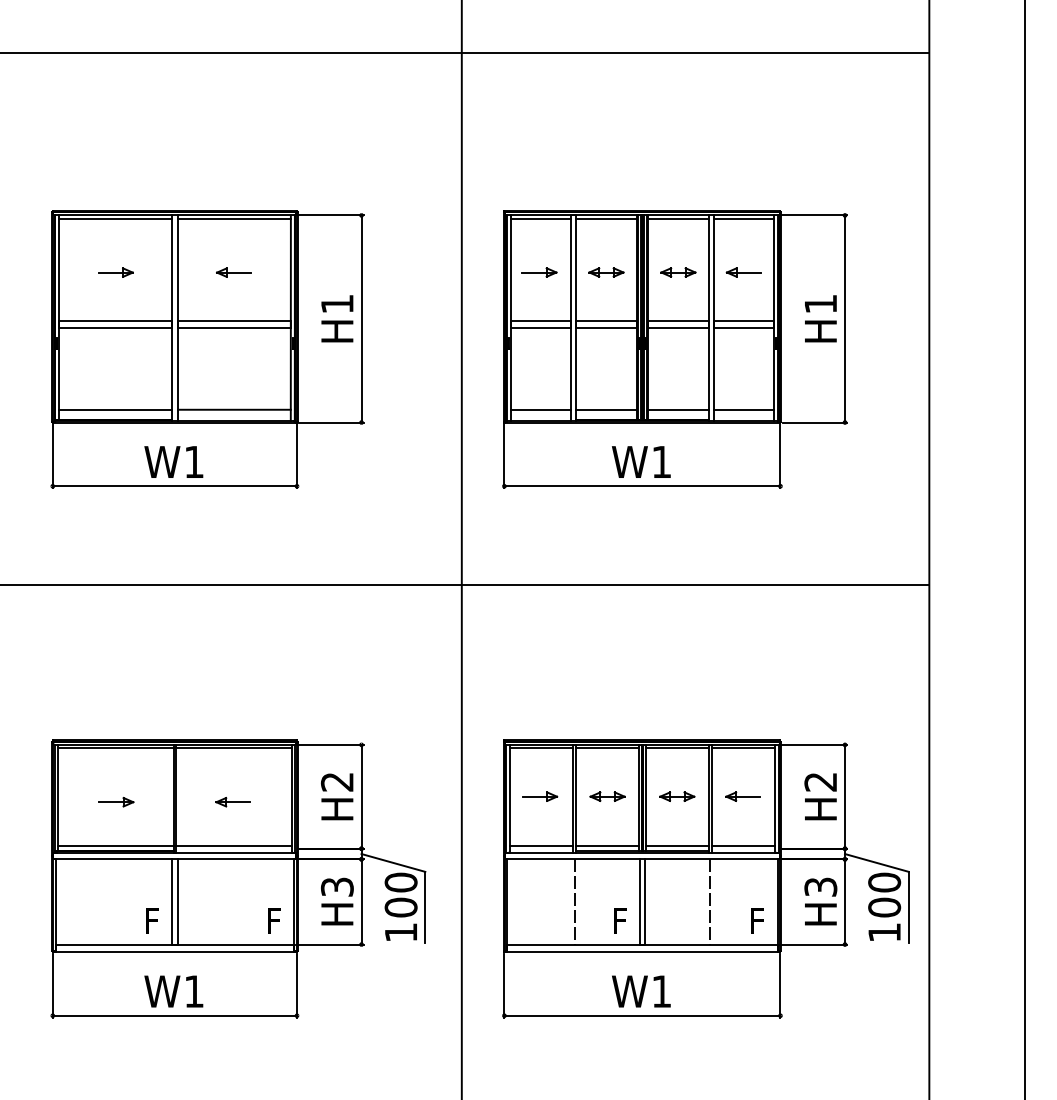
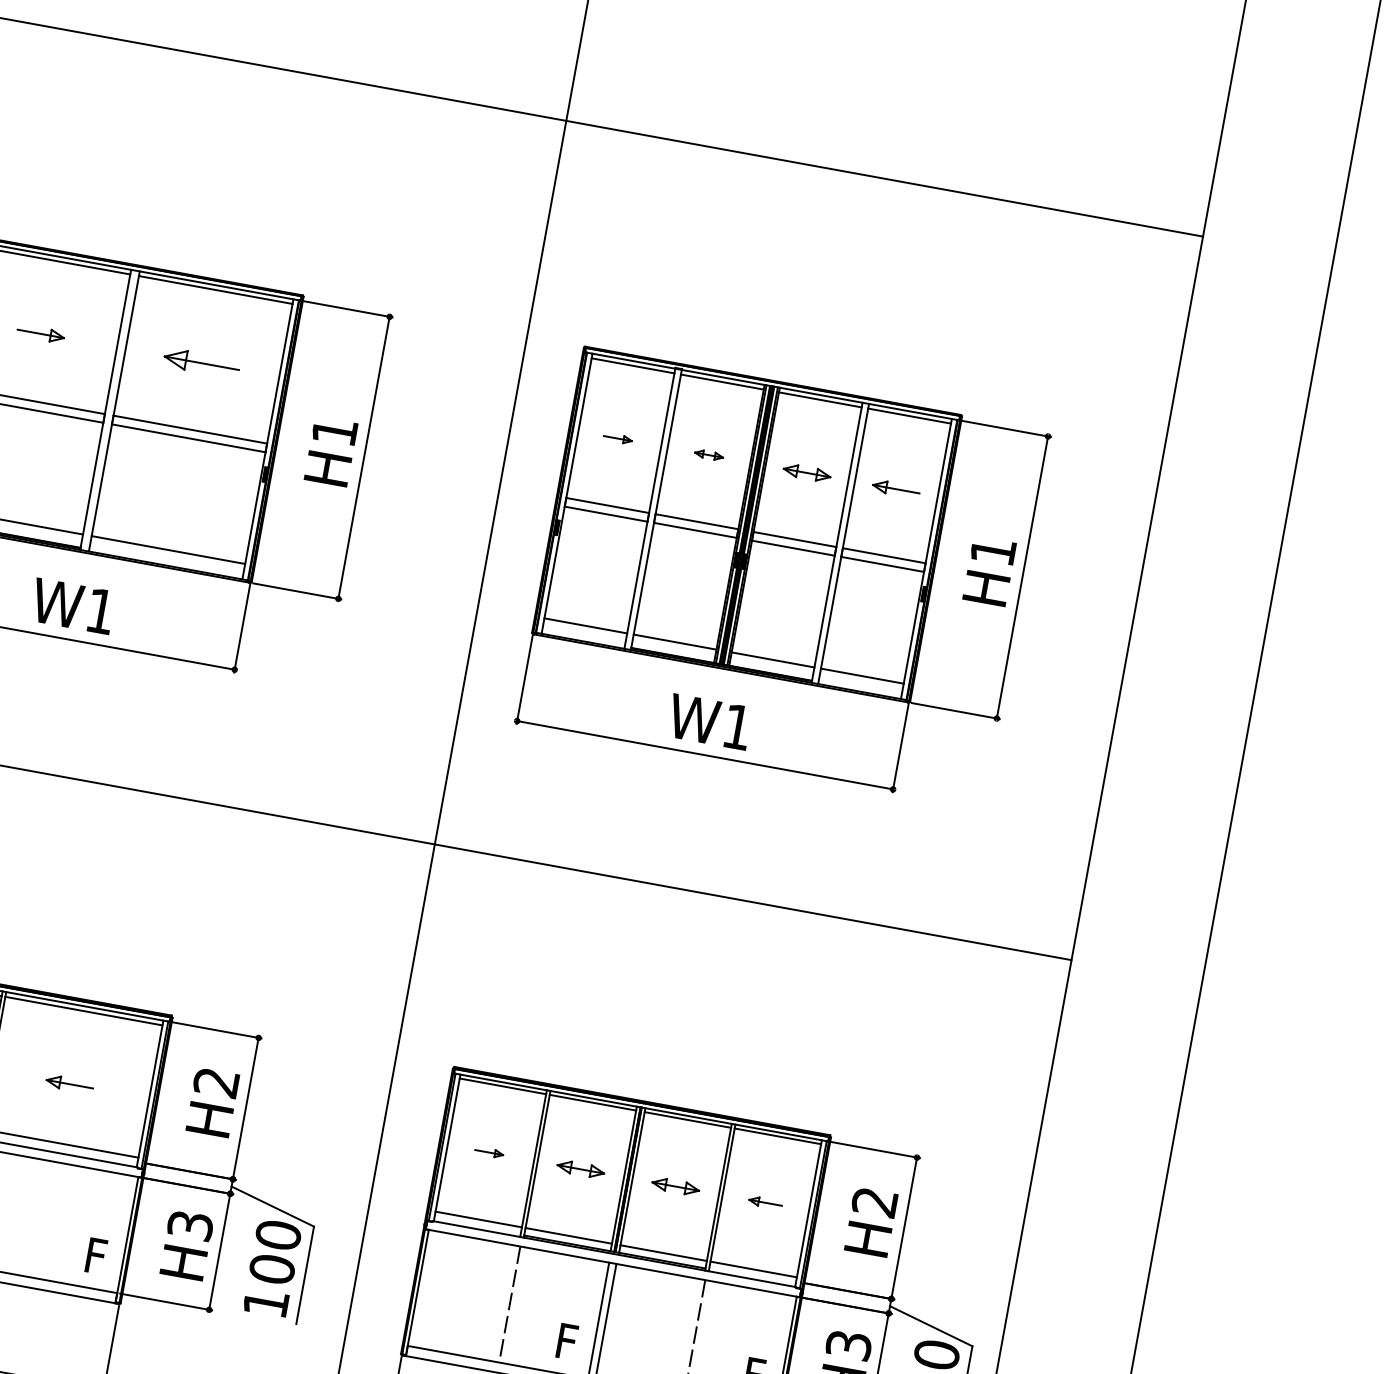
part: (233, 272) -> (201, 362), size x1.6
part: (539, 272) -> (617, 438), size x0.6
part: (606, 272) -> (709, 455), size x0.6
part: (540, 796) -> (489, 1152), size x0.6
part: (742, 796) -> (764, 1202), size x0.7

